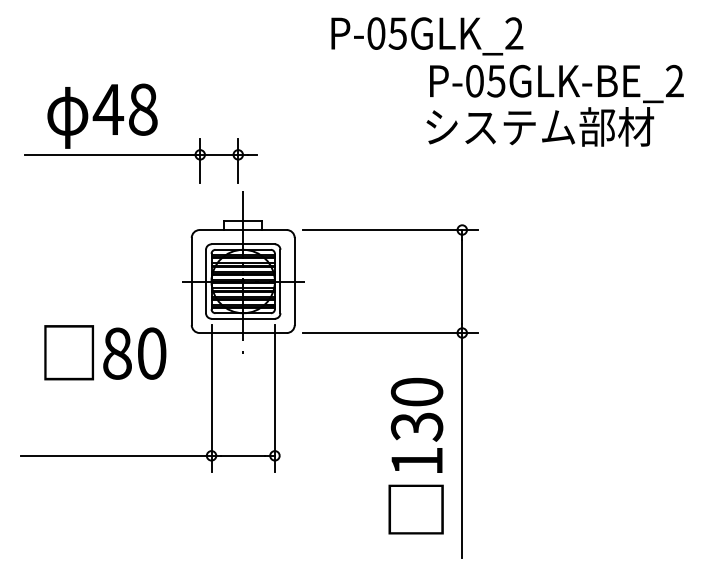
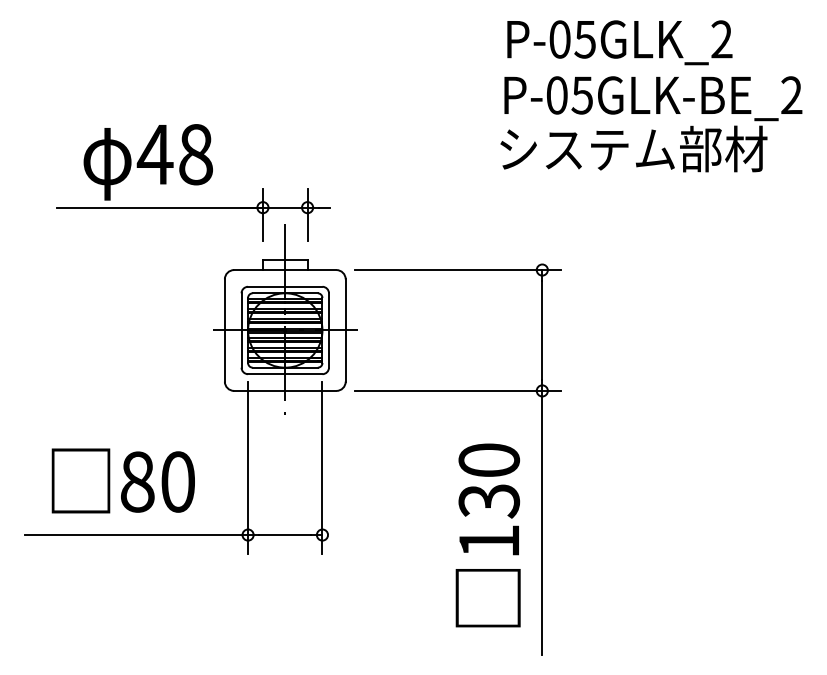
text: (427, 36) -> (620, 42), moved
part: (140, 133) -> (192, 182), moved
text: (105, 352) -> (123, 480), moved

